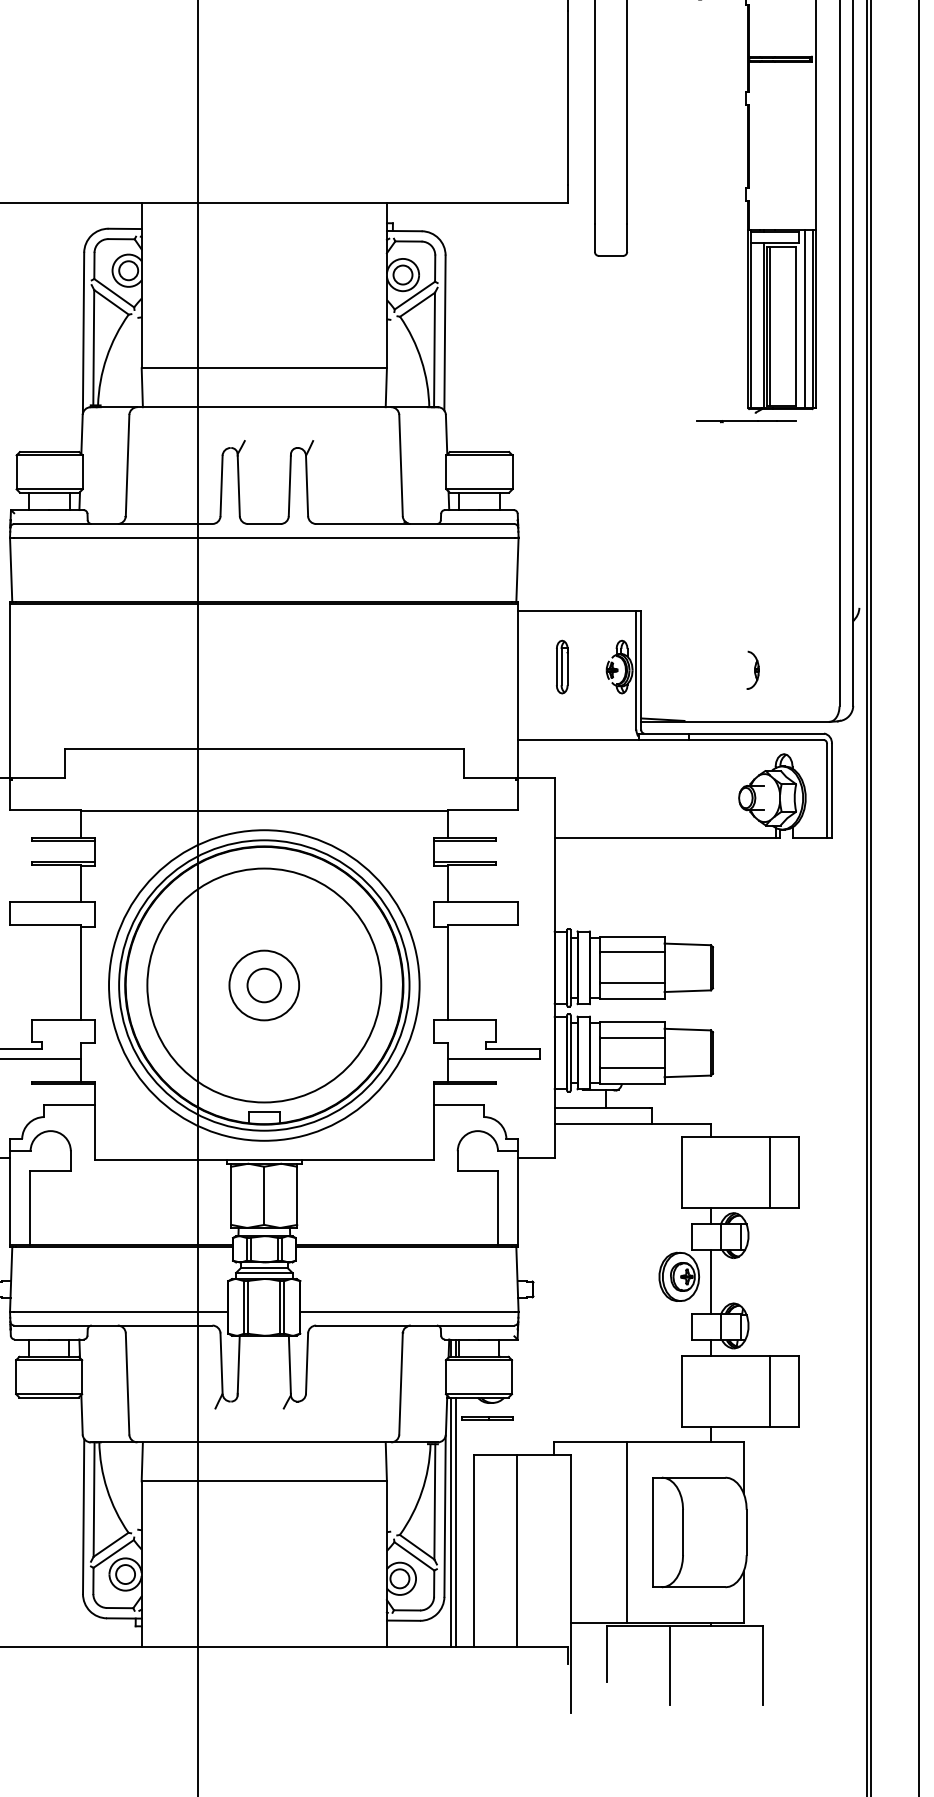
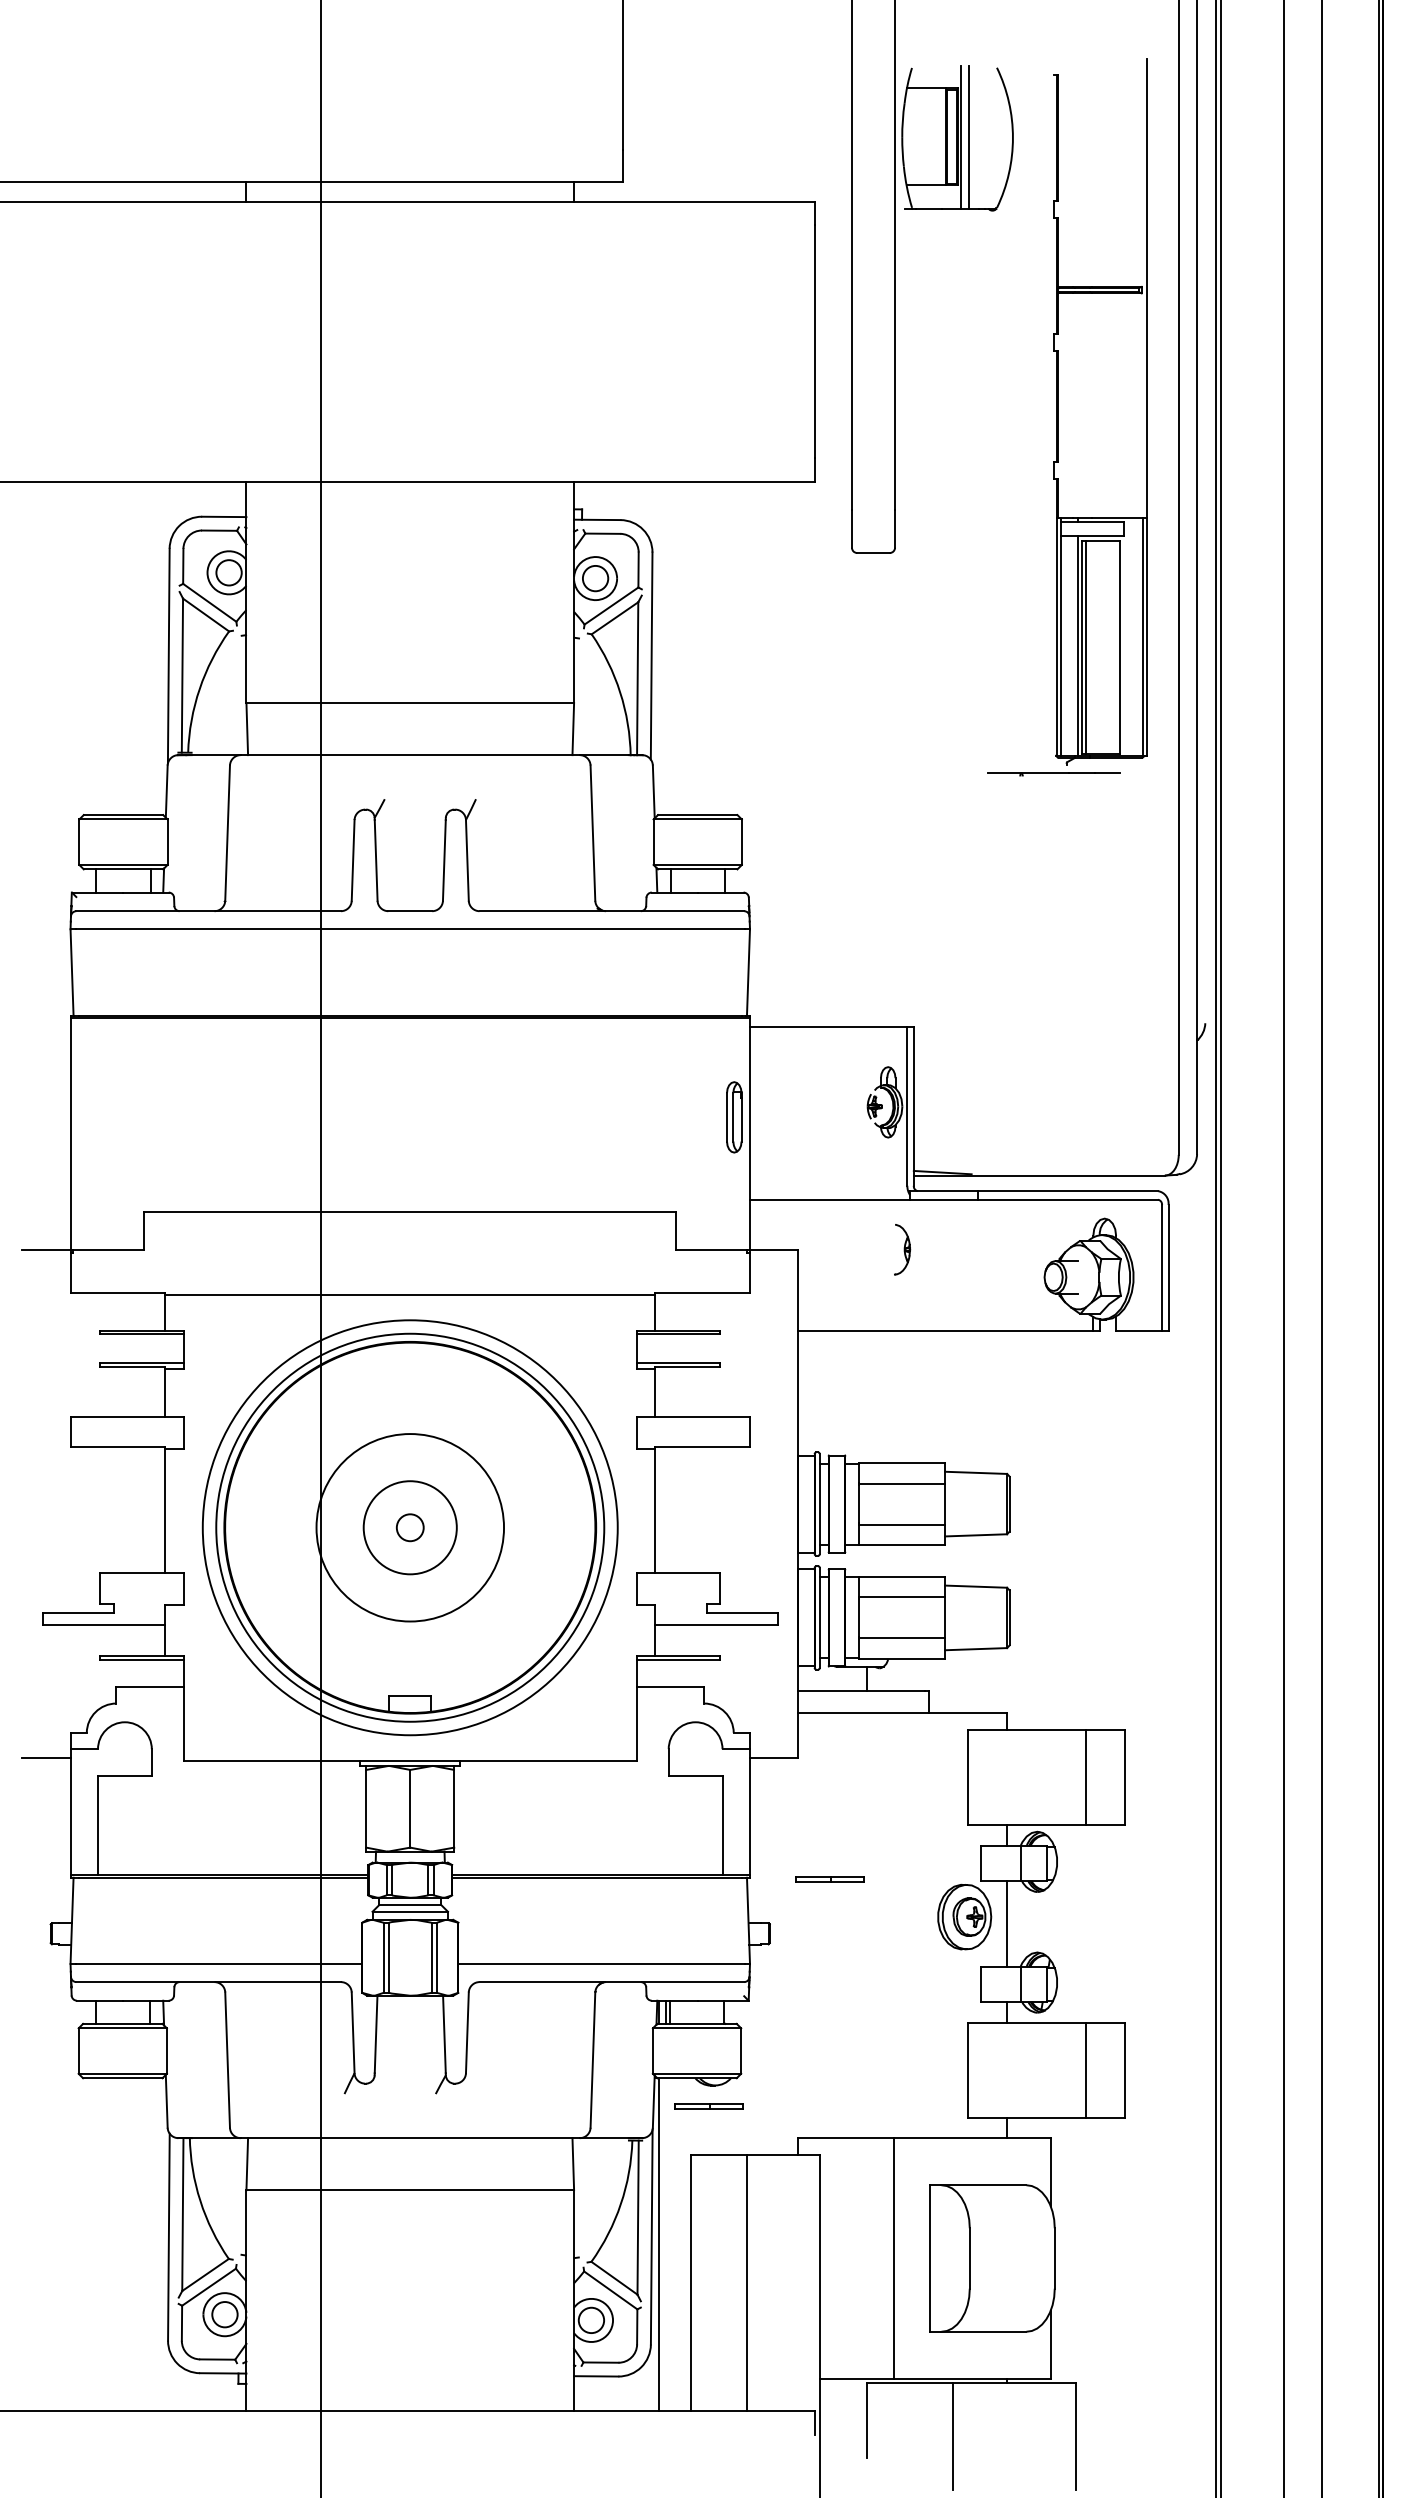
line: (804, 318) -> (1132, 636), removed
part: (562, 667) -> (734, 1117), moved
part: (753, 670) -> (902, 1249), moved
circle: (263, 985) -> (409, 1527), size x0.6
circle: (264, 985) -> (410, 1527), size x0.6
part: (578, 1248) -> (829, 1879), added
line: (456, 1521) -> (666, 2244), removed

